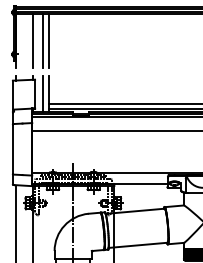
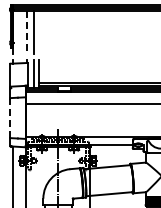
line: (48, 39) -> (38, 31), removed
line: (33, 41) -> (26, 32), solid -> dashed
line: (13, 148) -> (10, 117), solid -> dashed

